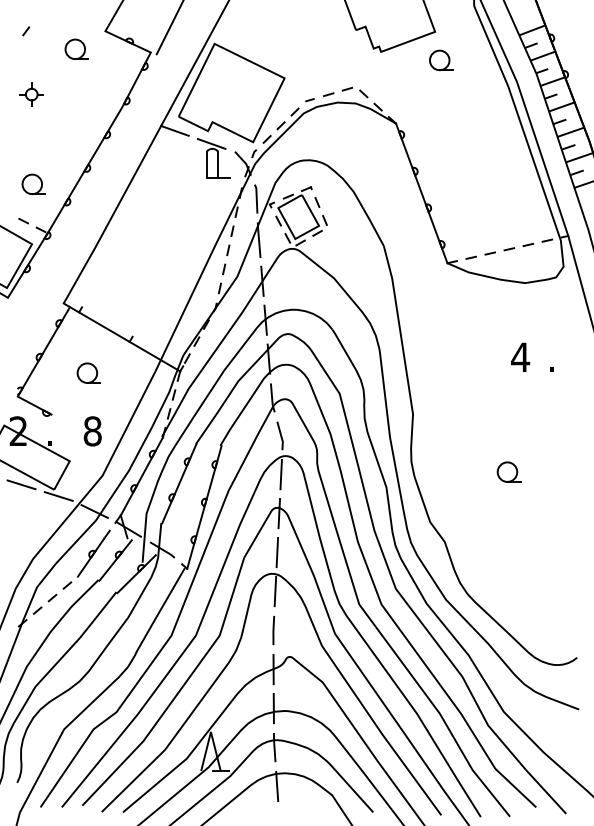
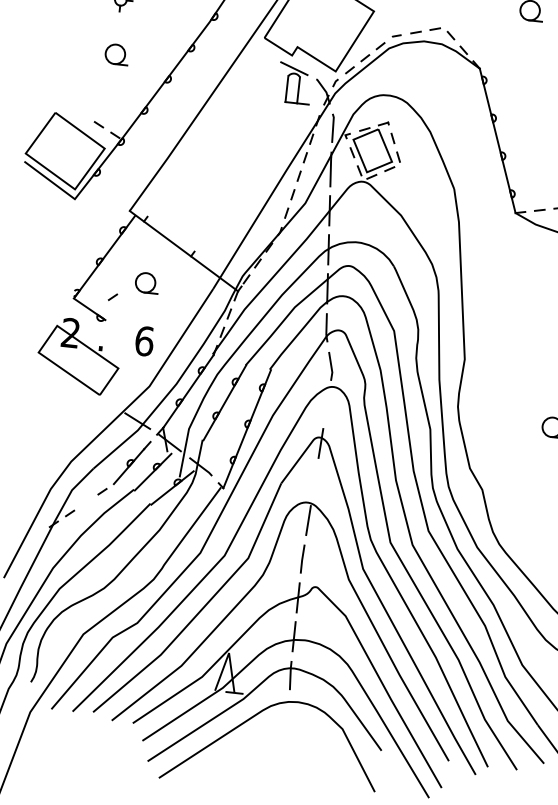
line: (174, 130) -> (258, 51), removed
part: (33, 183) -> (116, 53), moved
text: (92, 431) -> (144, 341), 8 -> 6
line: (280, 474) -> (326, 404), removed
line: (21, 484) -> (67, 386), removed
line: (58, 496) -> (103, 402), removed
line: (277, 552) -> (314, 481), removed
line: (52, 597) -> (113, 296), moved
line: (277, 786) -> (289, 714), removed

